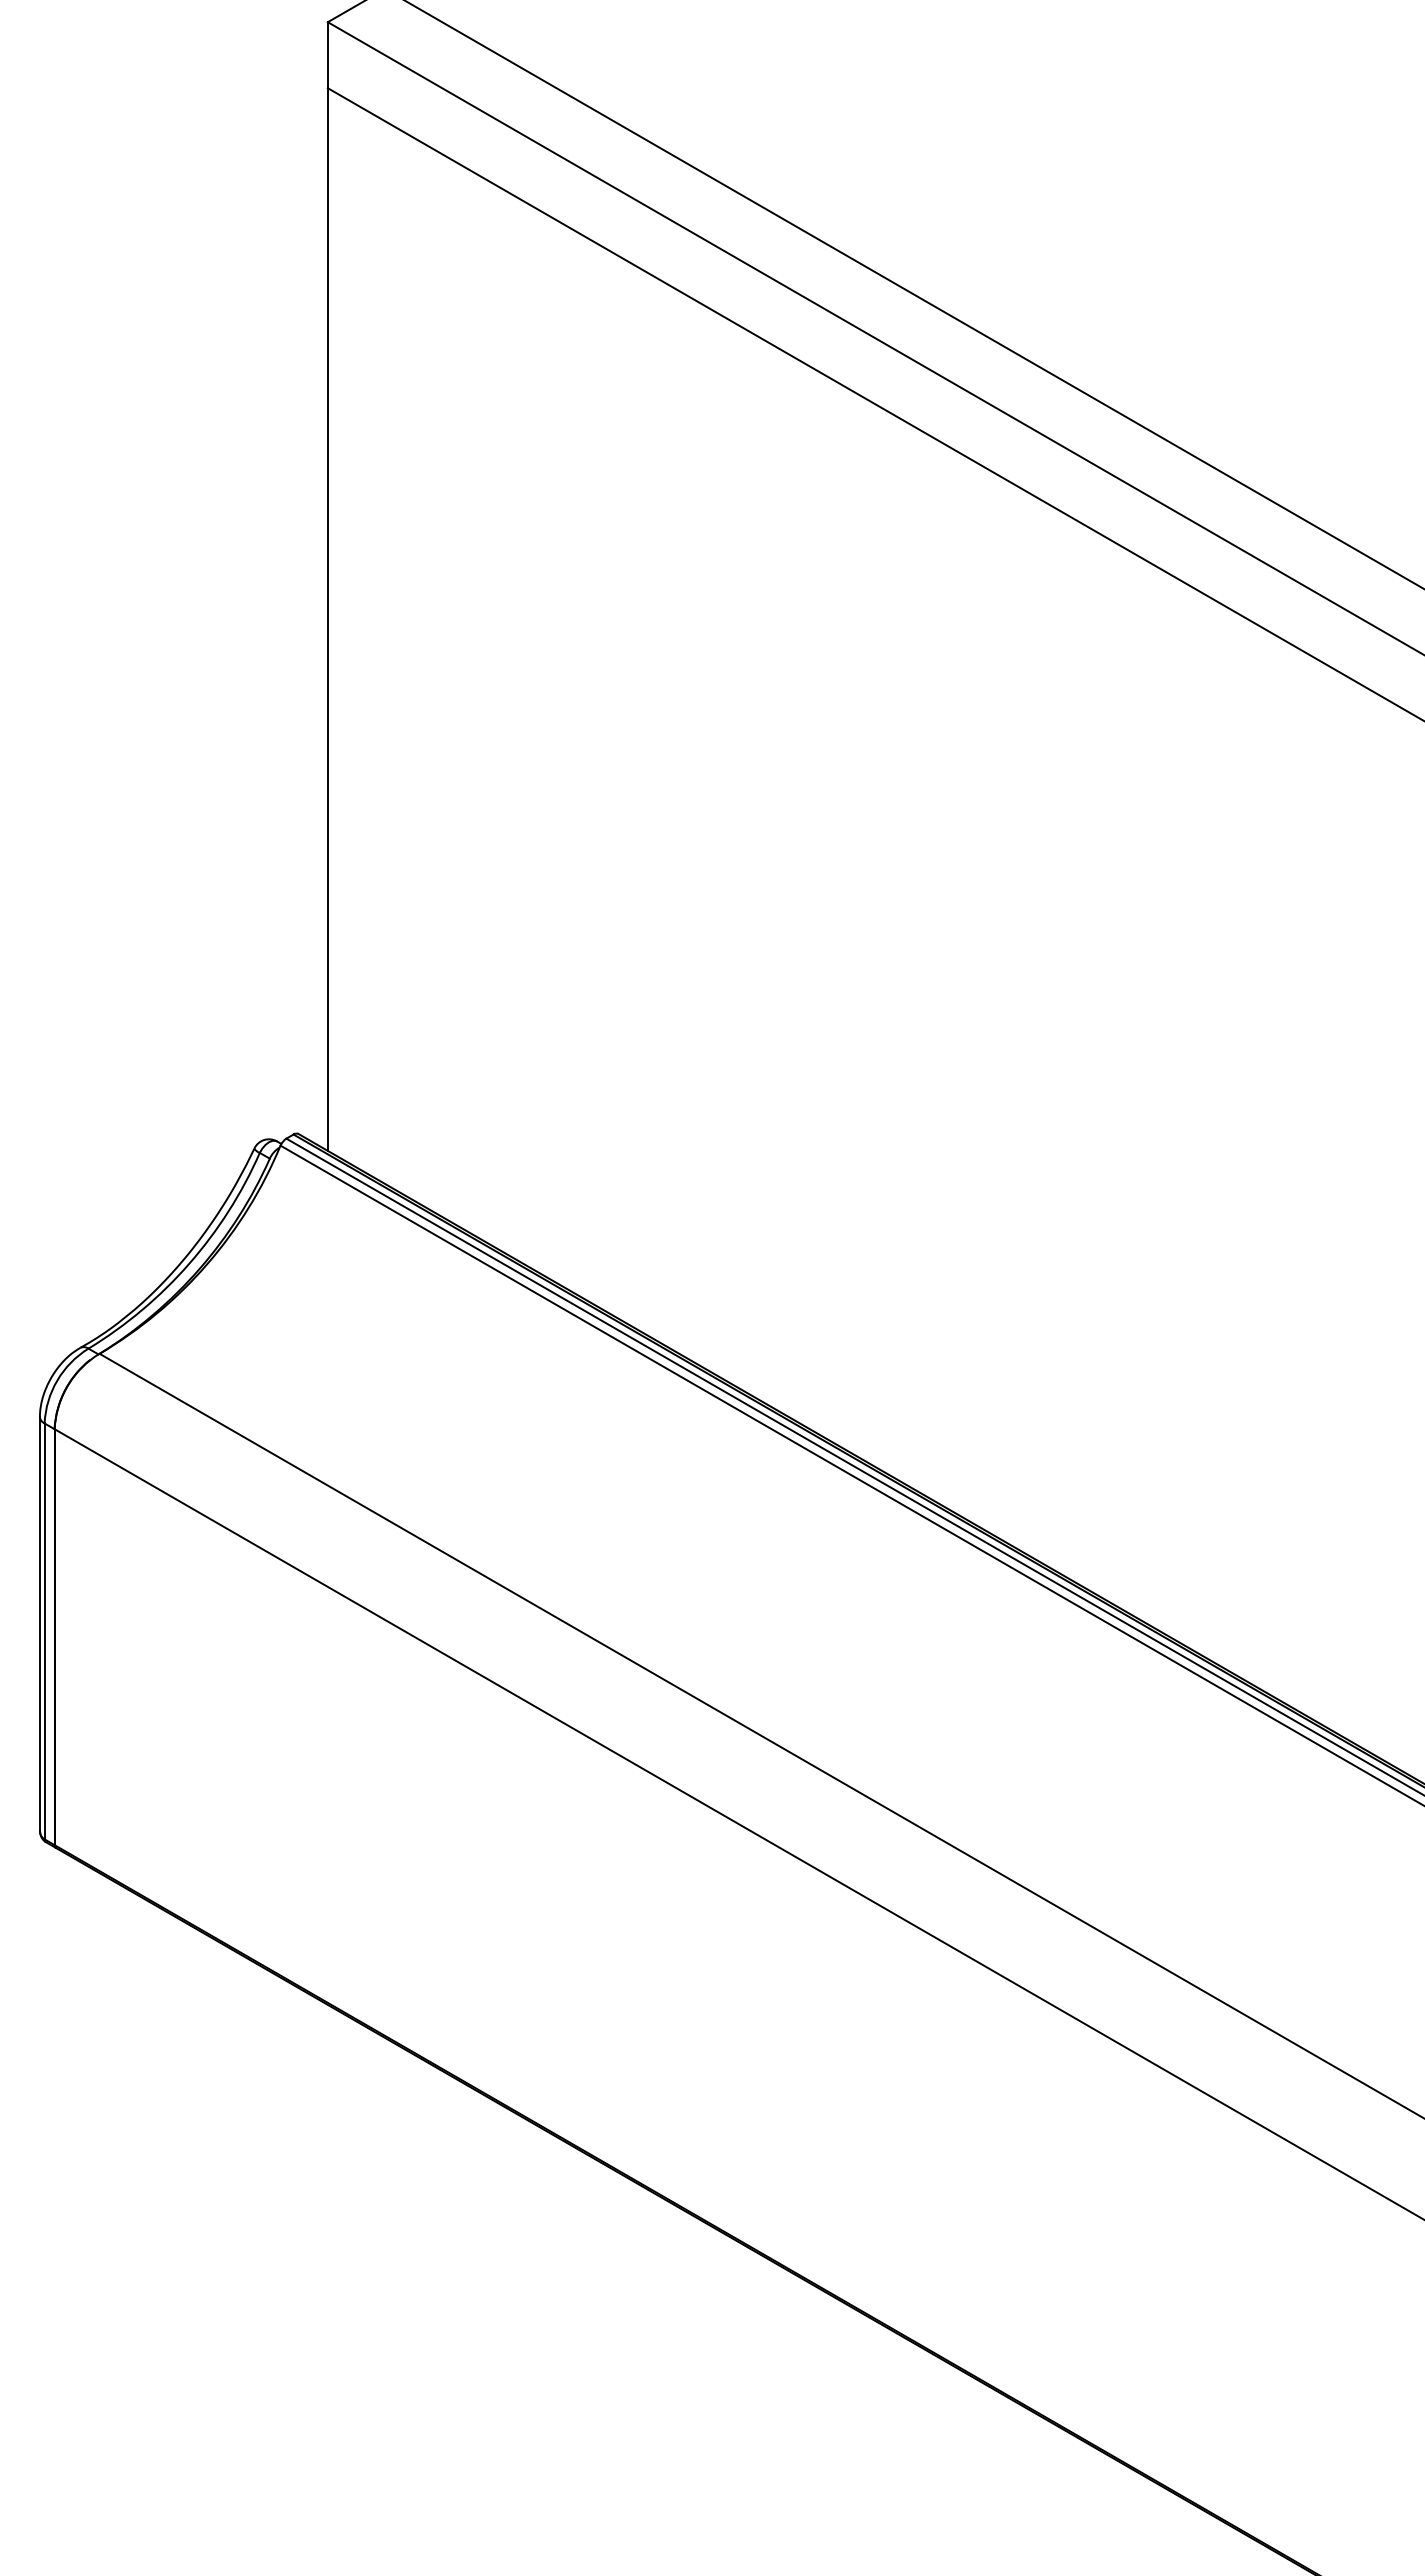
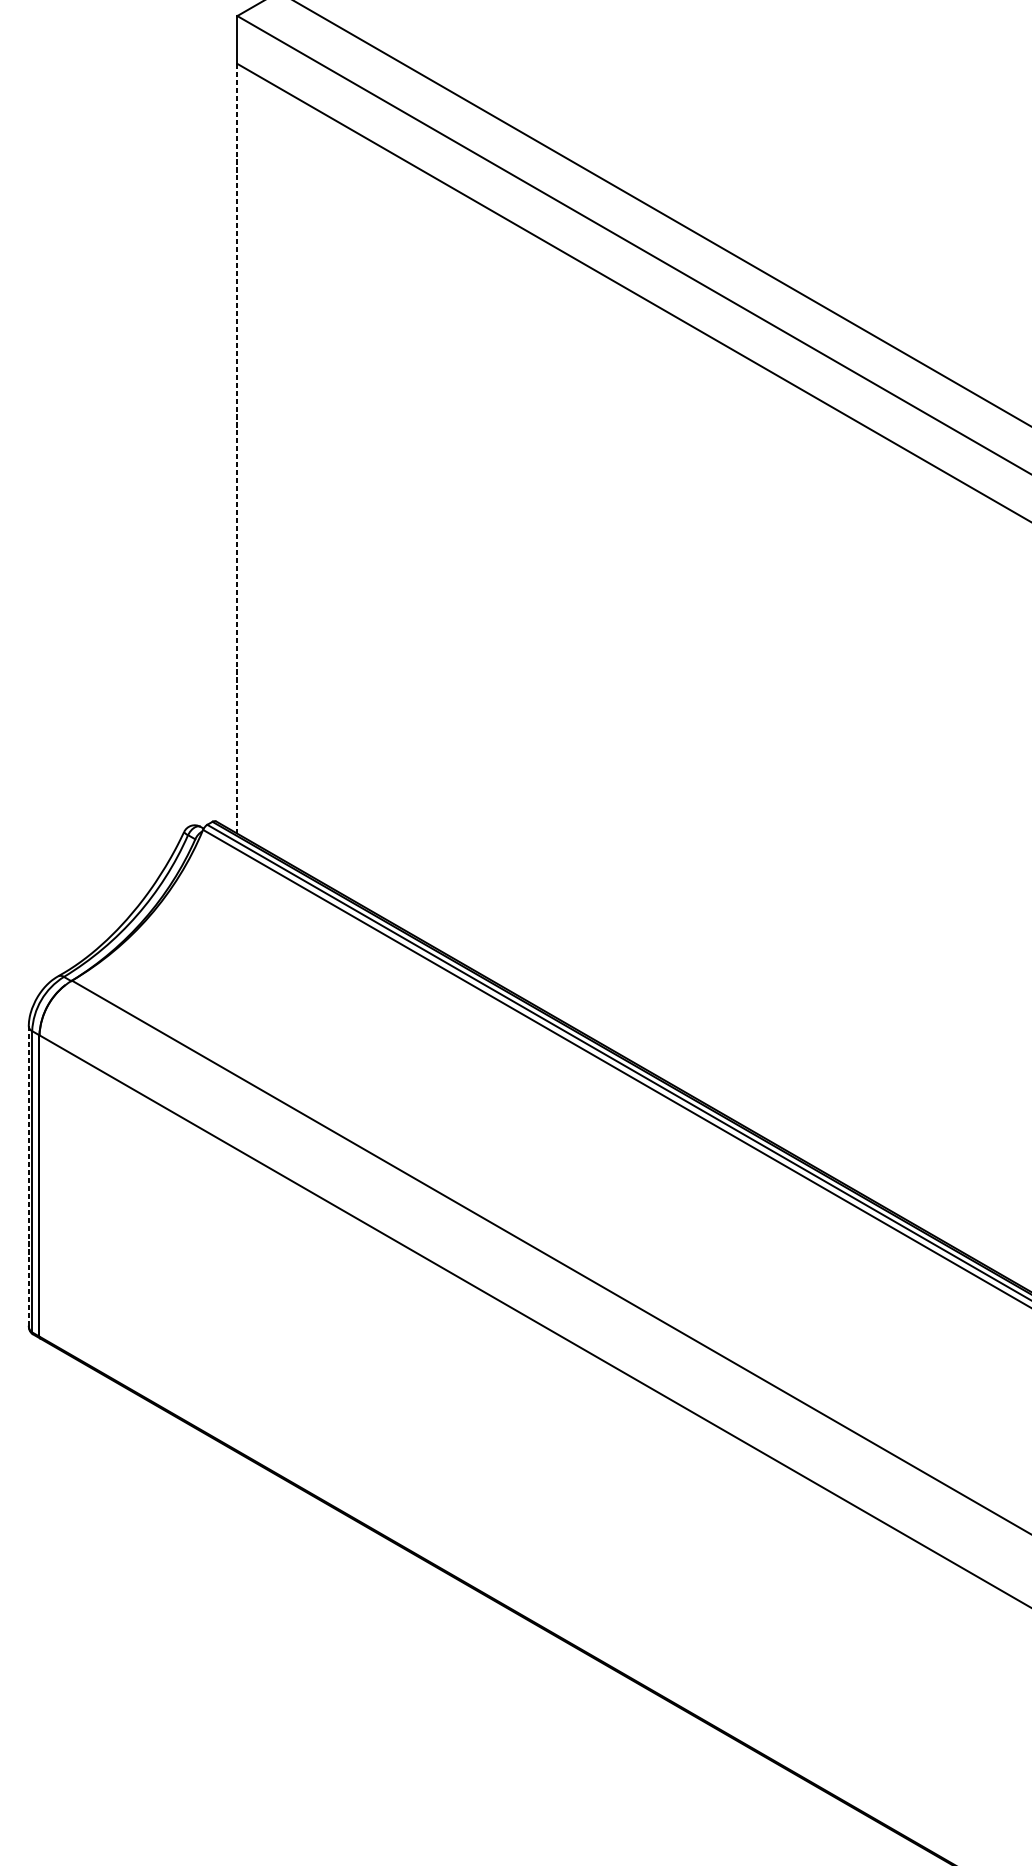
line: (327, 620) -> (237, 449), solid -> dashed
line: (39, 1623) -> (28, 1176), solid -> dashed

